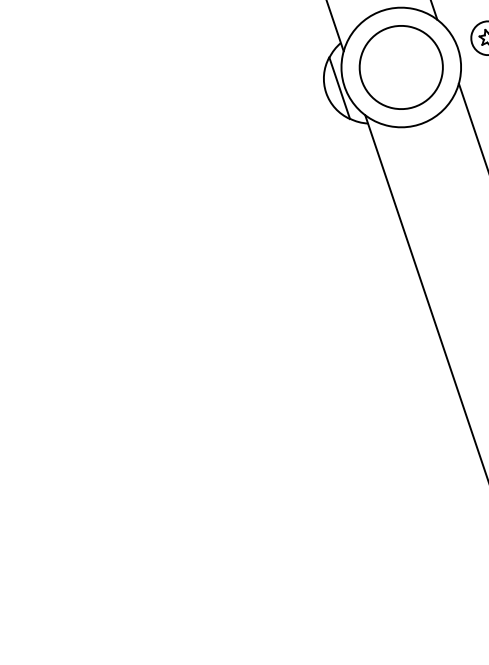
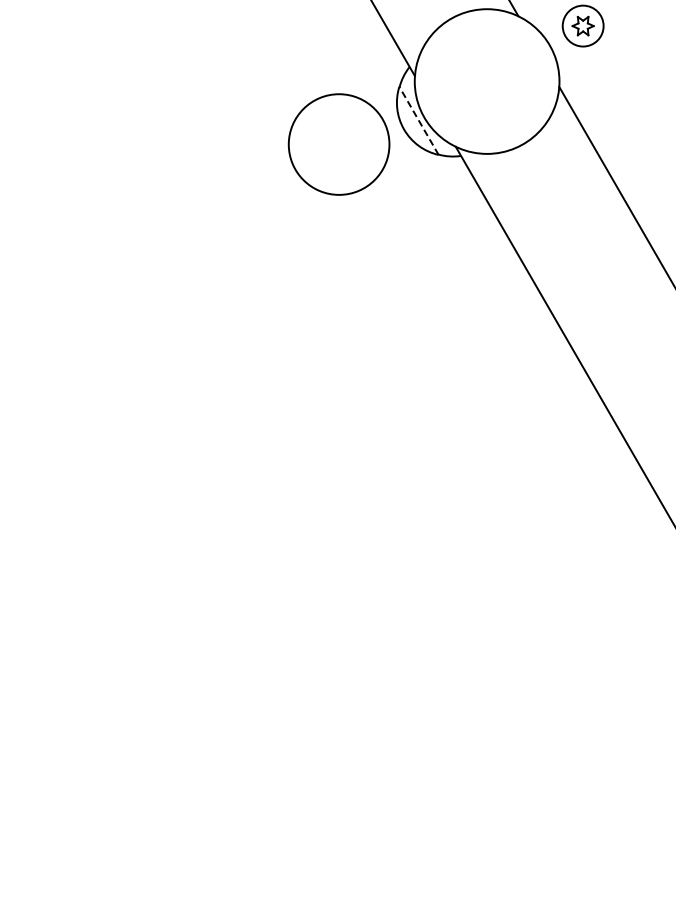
circle: (400, 67) -> (338, 144), moved
line: (339, 87) -> (418, 120), solid -> dashed

